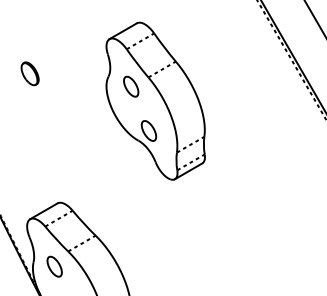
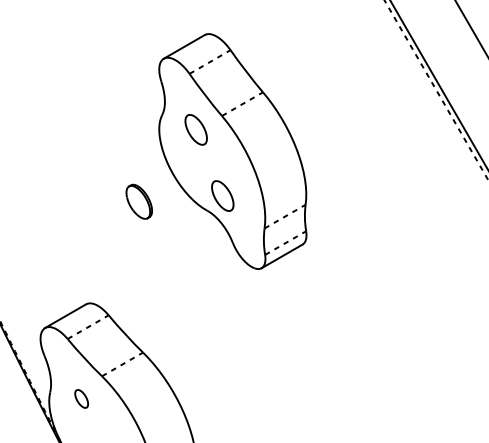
part: (29, 73) -> (138, 201), moved
part: (54, 266) -> (81, 398), size x0.6

